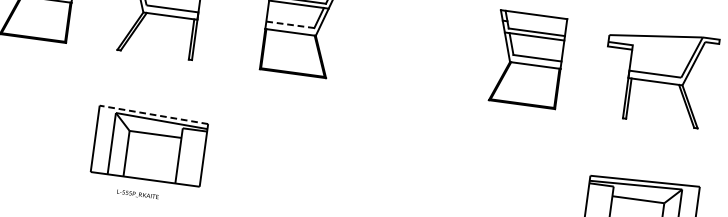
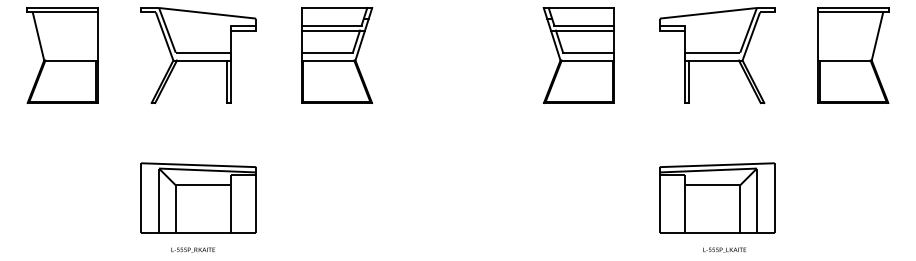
line: (291, 24) -> (328, 52), dashed -> solid
line: (153, 115) -> (198, 165), dashed -> solid

